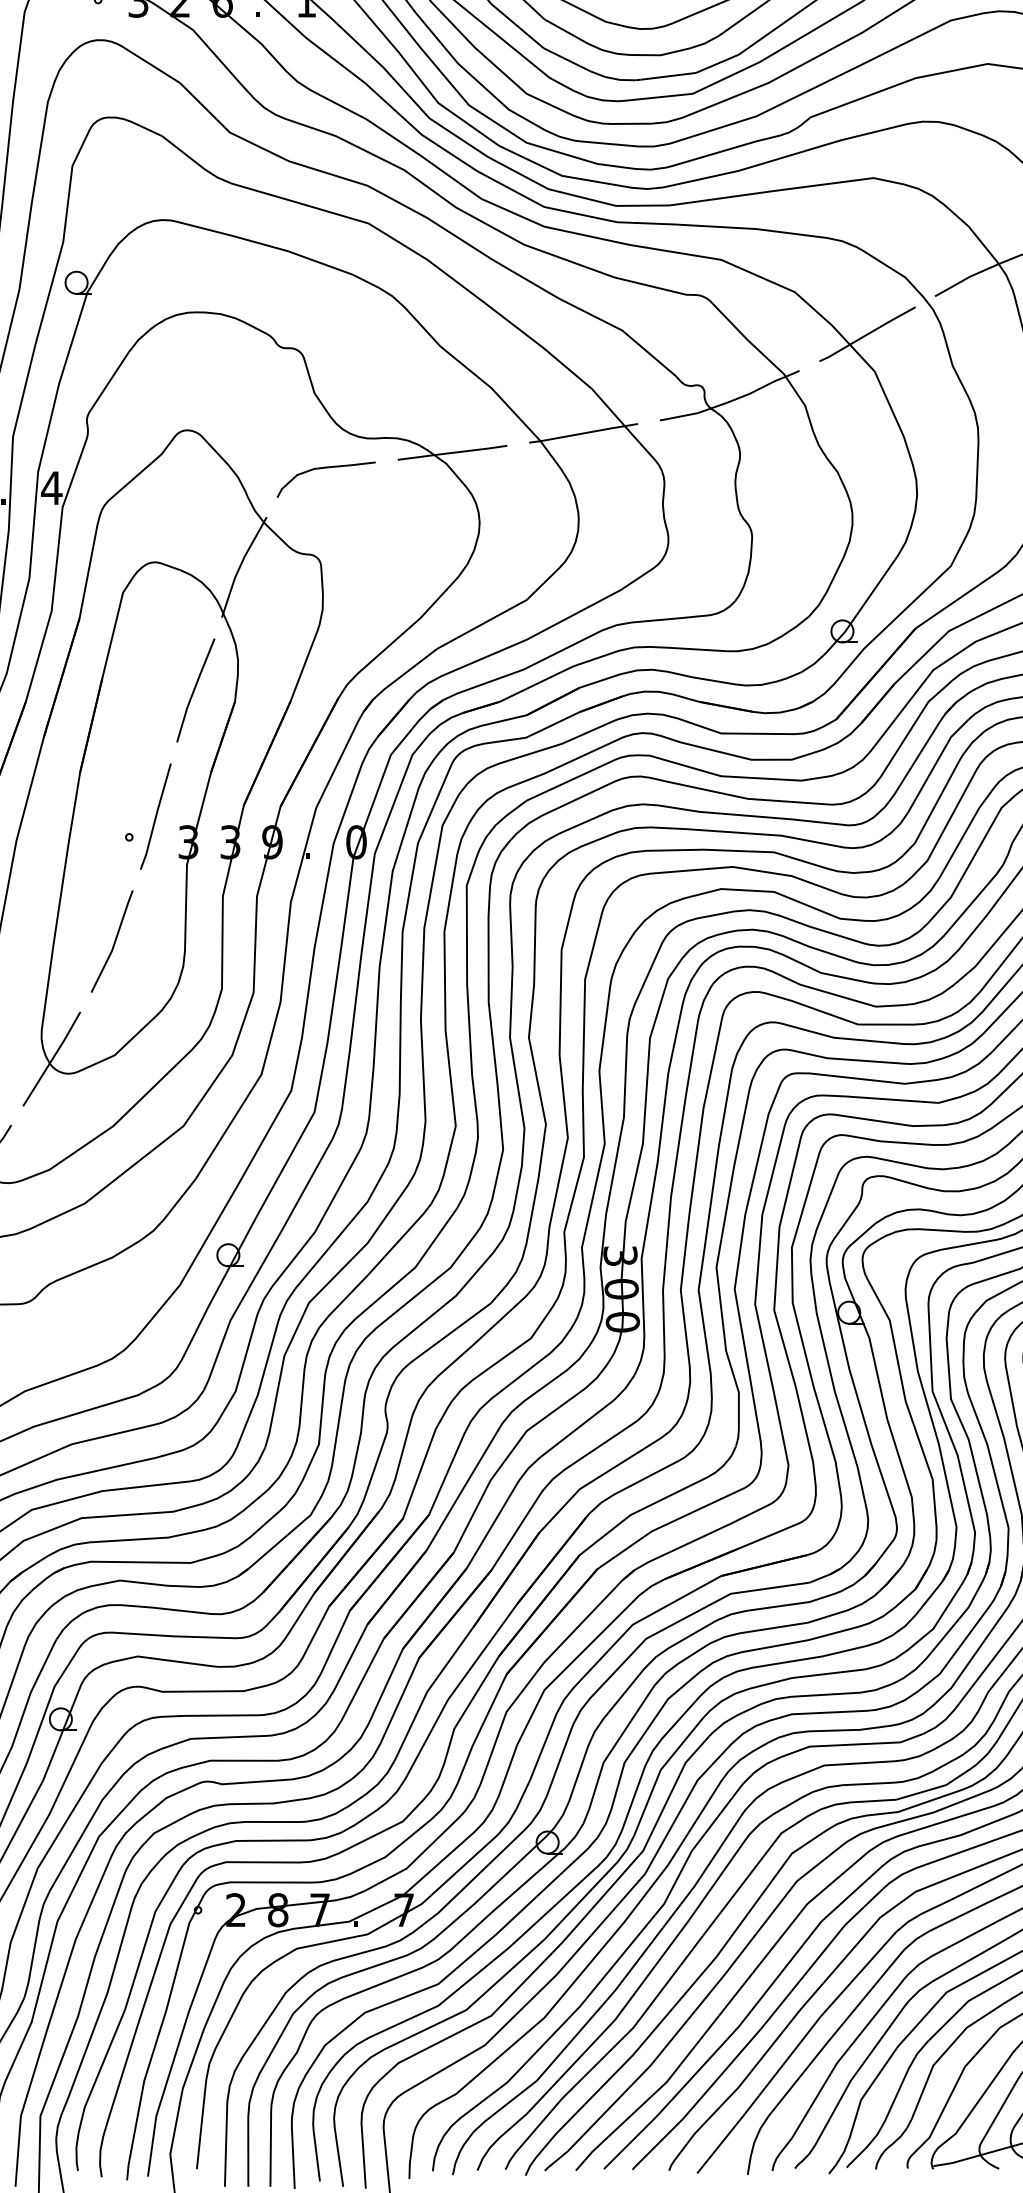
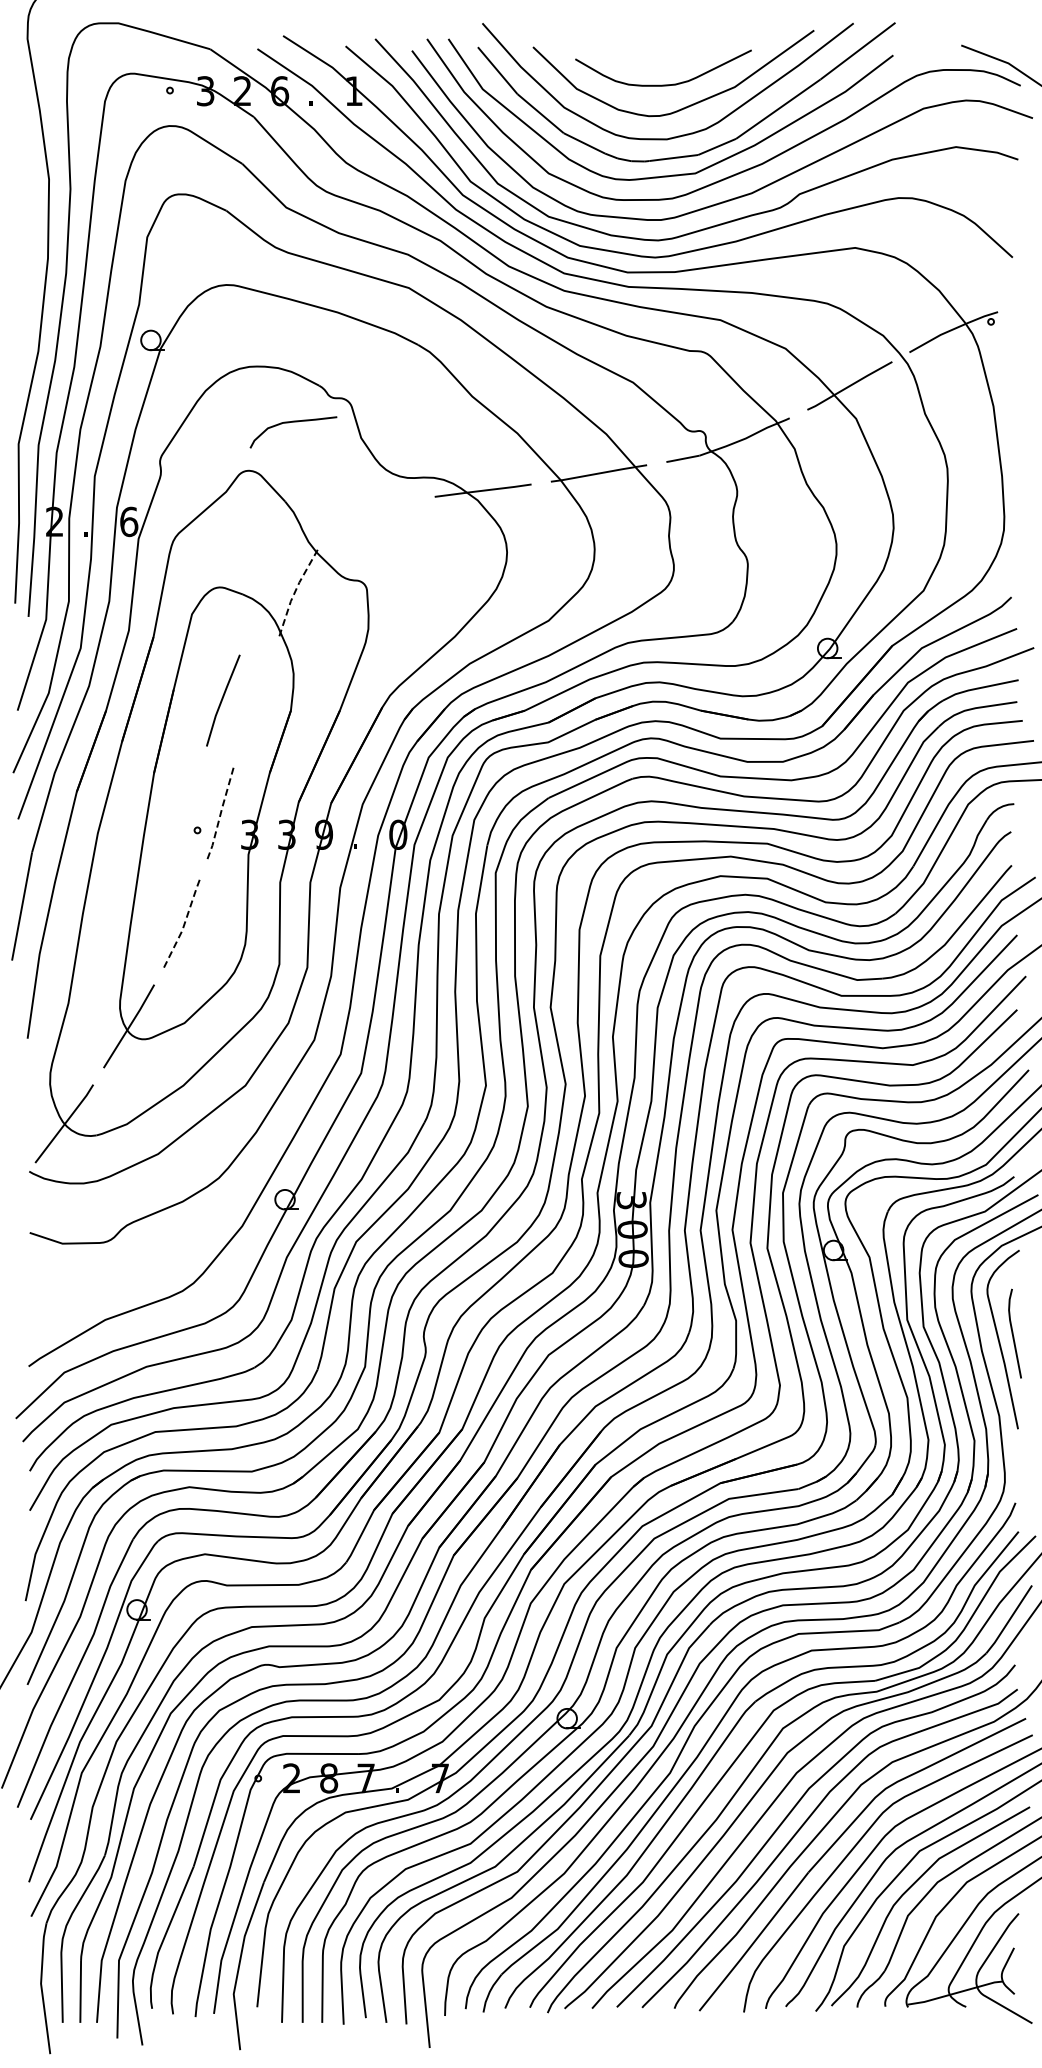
curve: (321, 469) -> (289, 423), moved
text: (51, 487) -> (128, 521), 4 -> 6
line: (241, 564) -> (296, 589), solid -> dashed
line: (196, 689) -> (223, 699), moved
line: (156, 817) -> (221, 812), solid -> dashed
line: (114, 942) -> (184, 923), solid -> dashed

